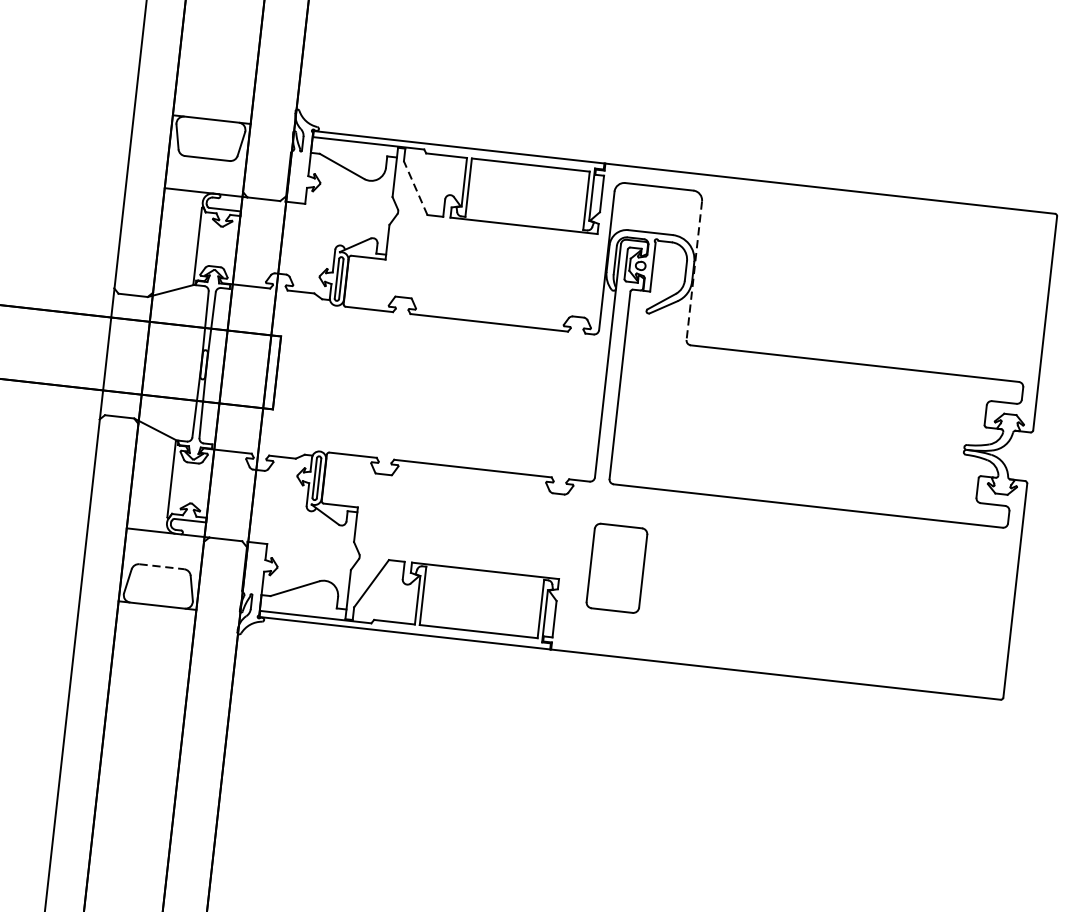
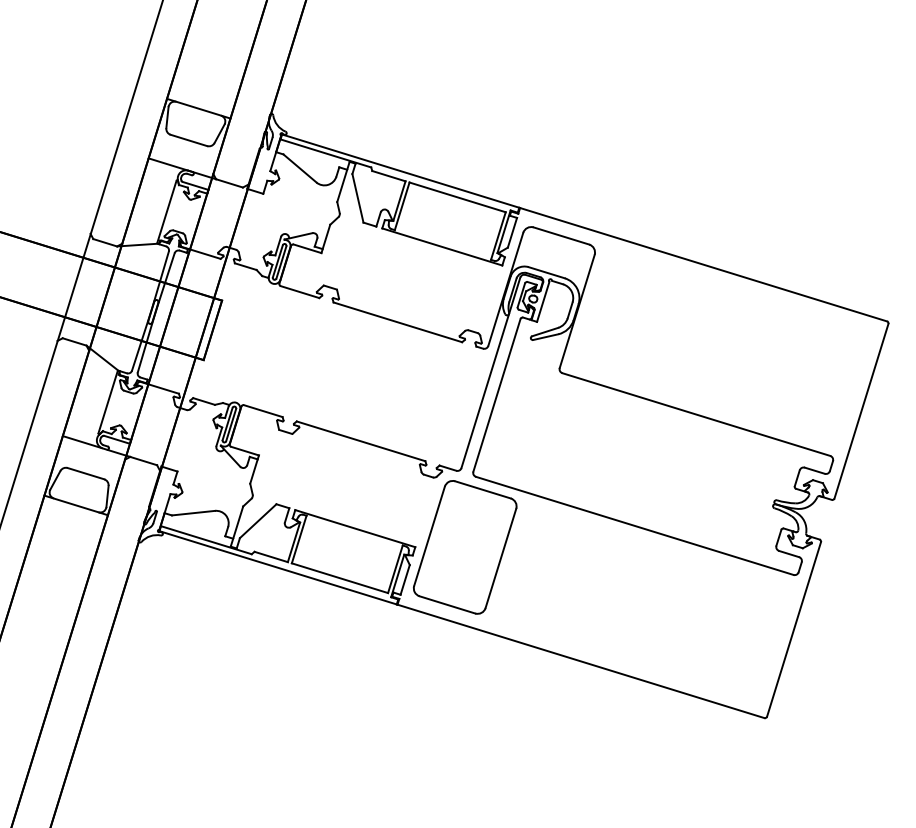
line: (415, 188) -> (357, 198), dashed -> solid
line: (694, 270) -> (577, 311), dashed -> solid
line: (162, 566) -> (86, 473), dashed -> solid
part: (617, 568) -> (465, 547), size x1.67

